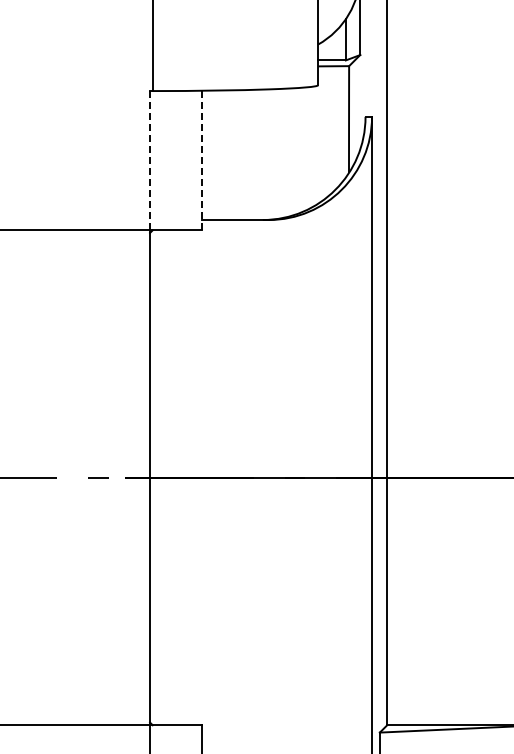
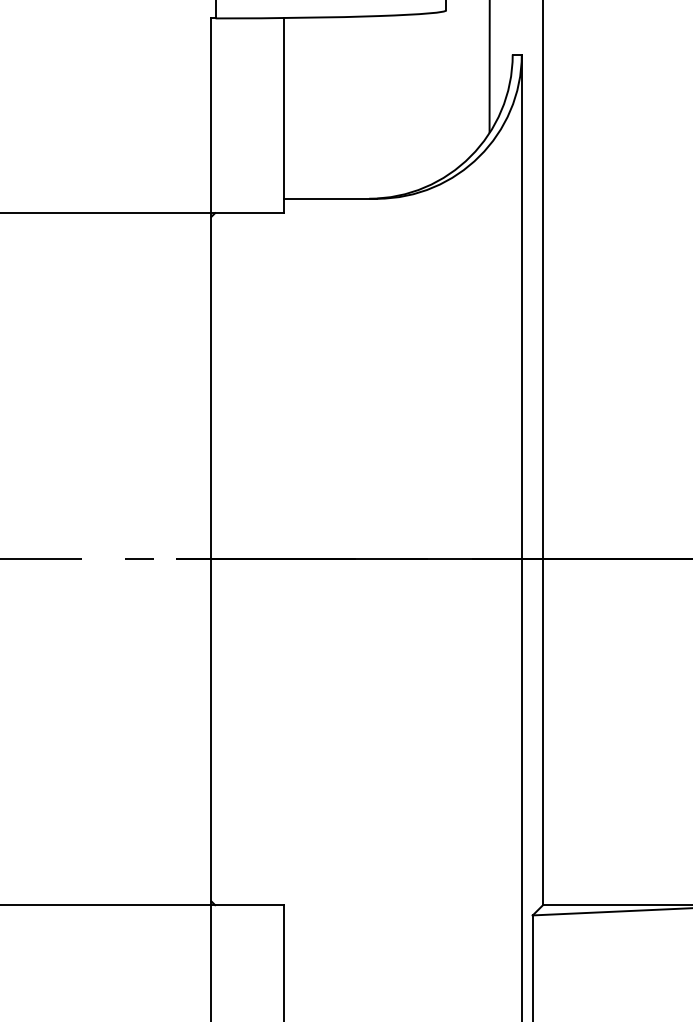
line: (150, 160) -> (212, 115), dashed -> solid
line: (201, 160) -> (283, 115), dashed -> solid

